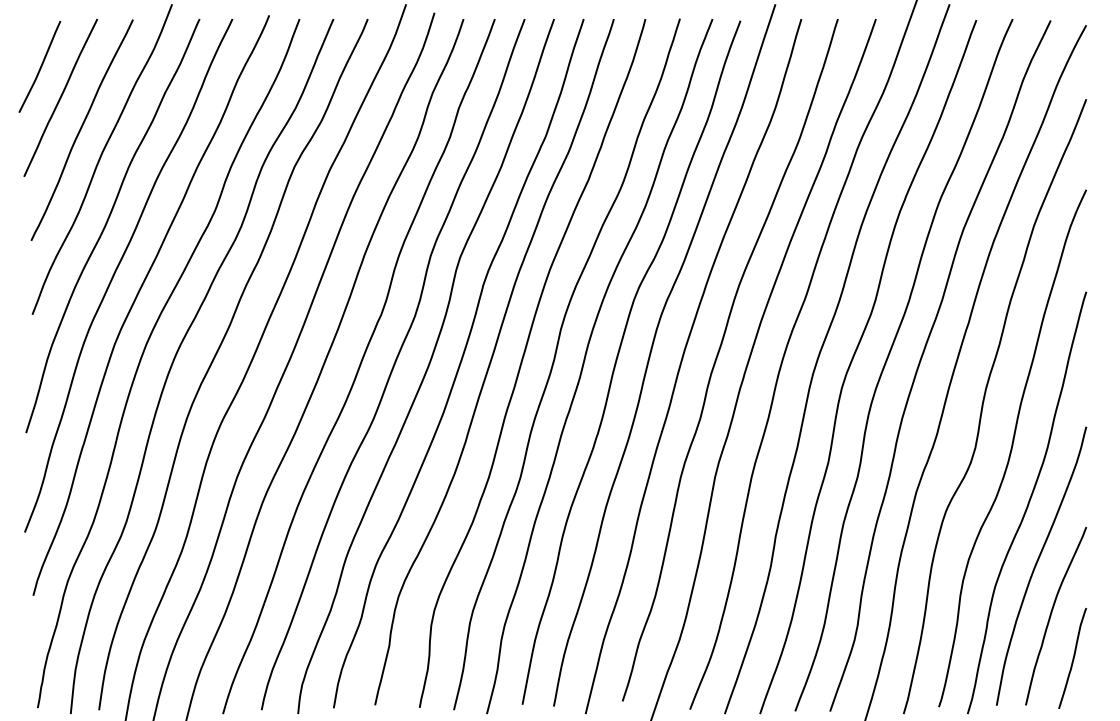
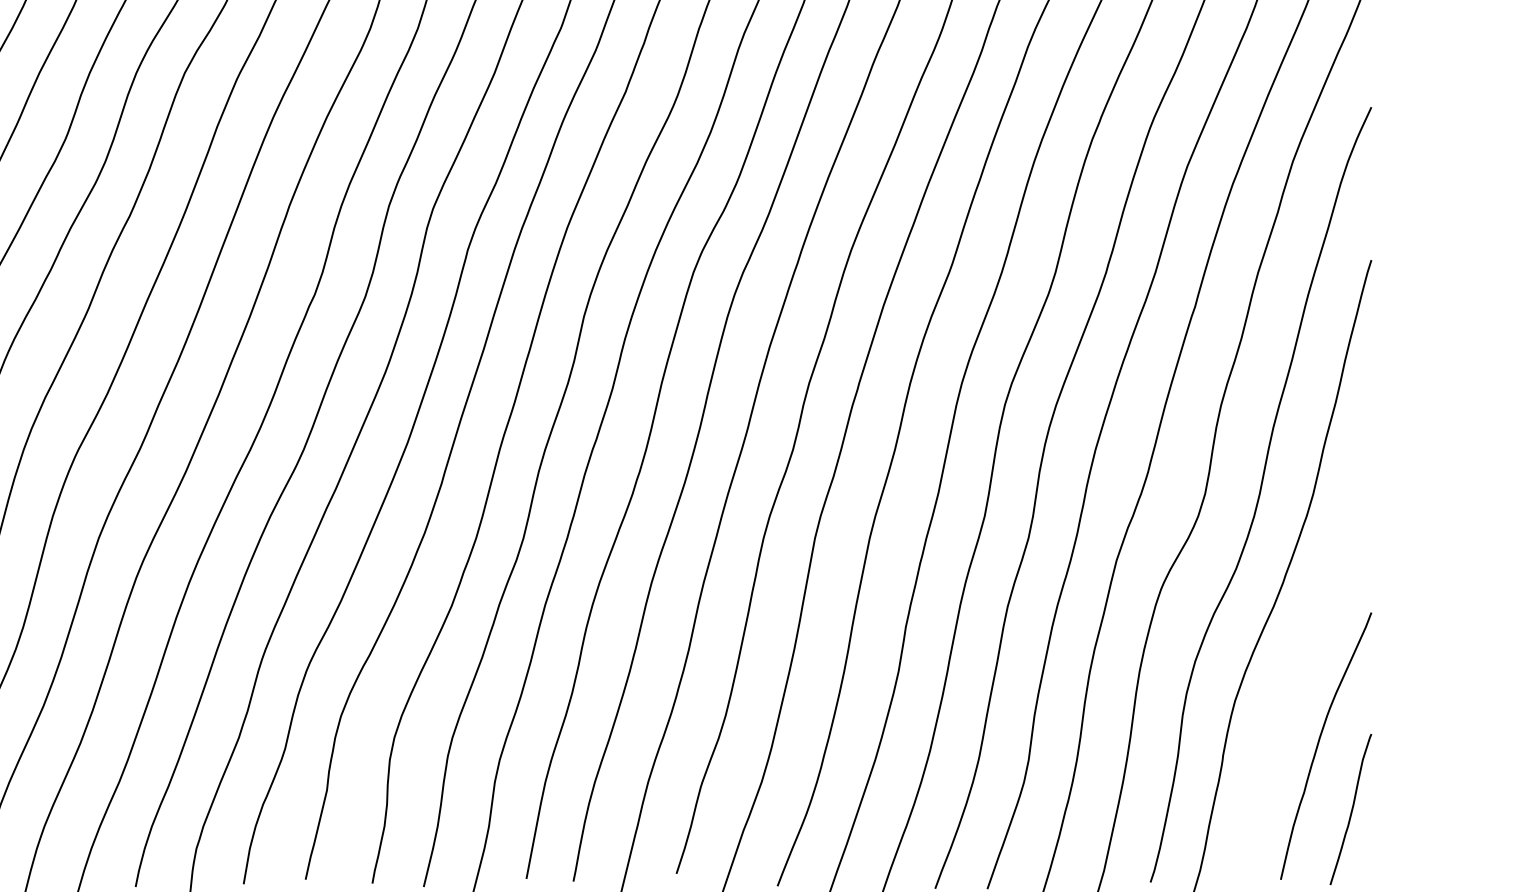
curve: (1037, 563) -> (1298, 667), removed

